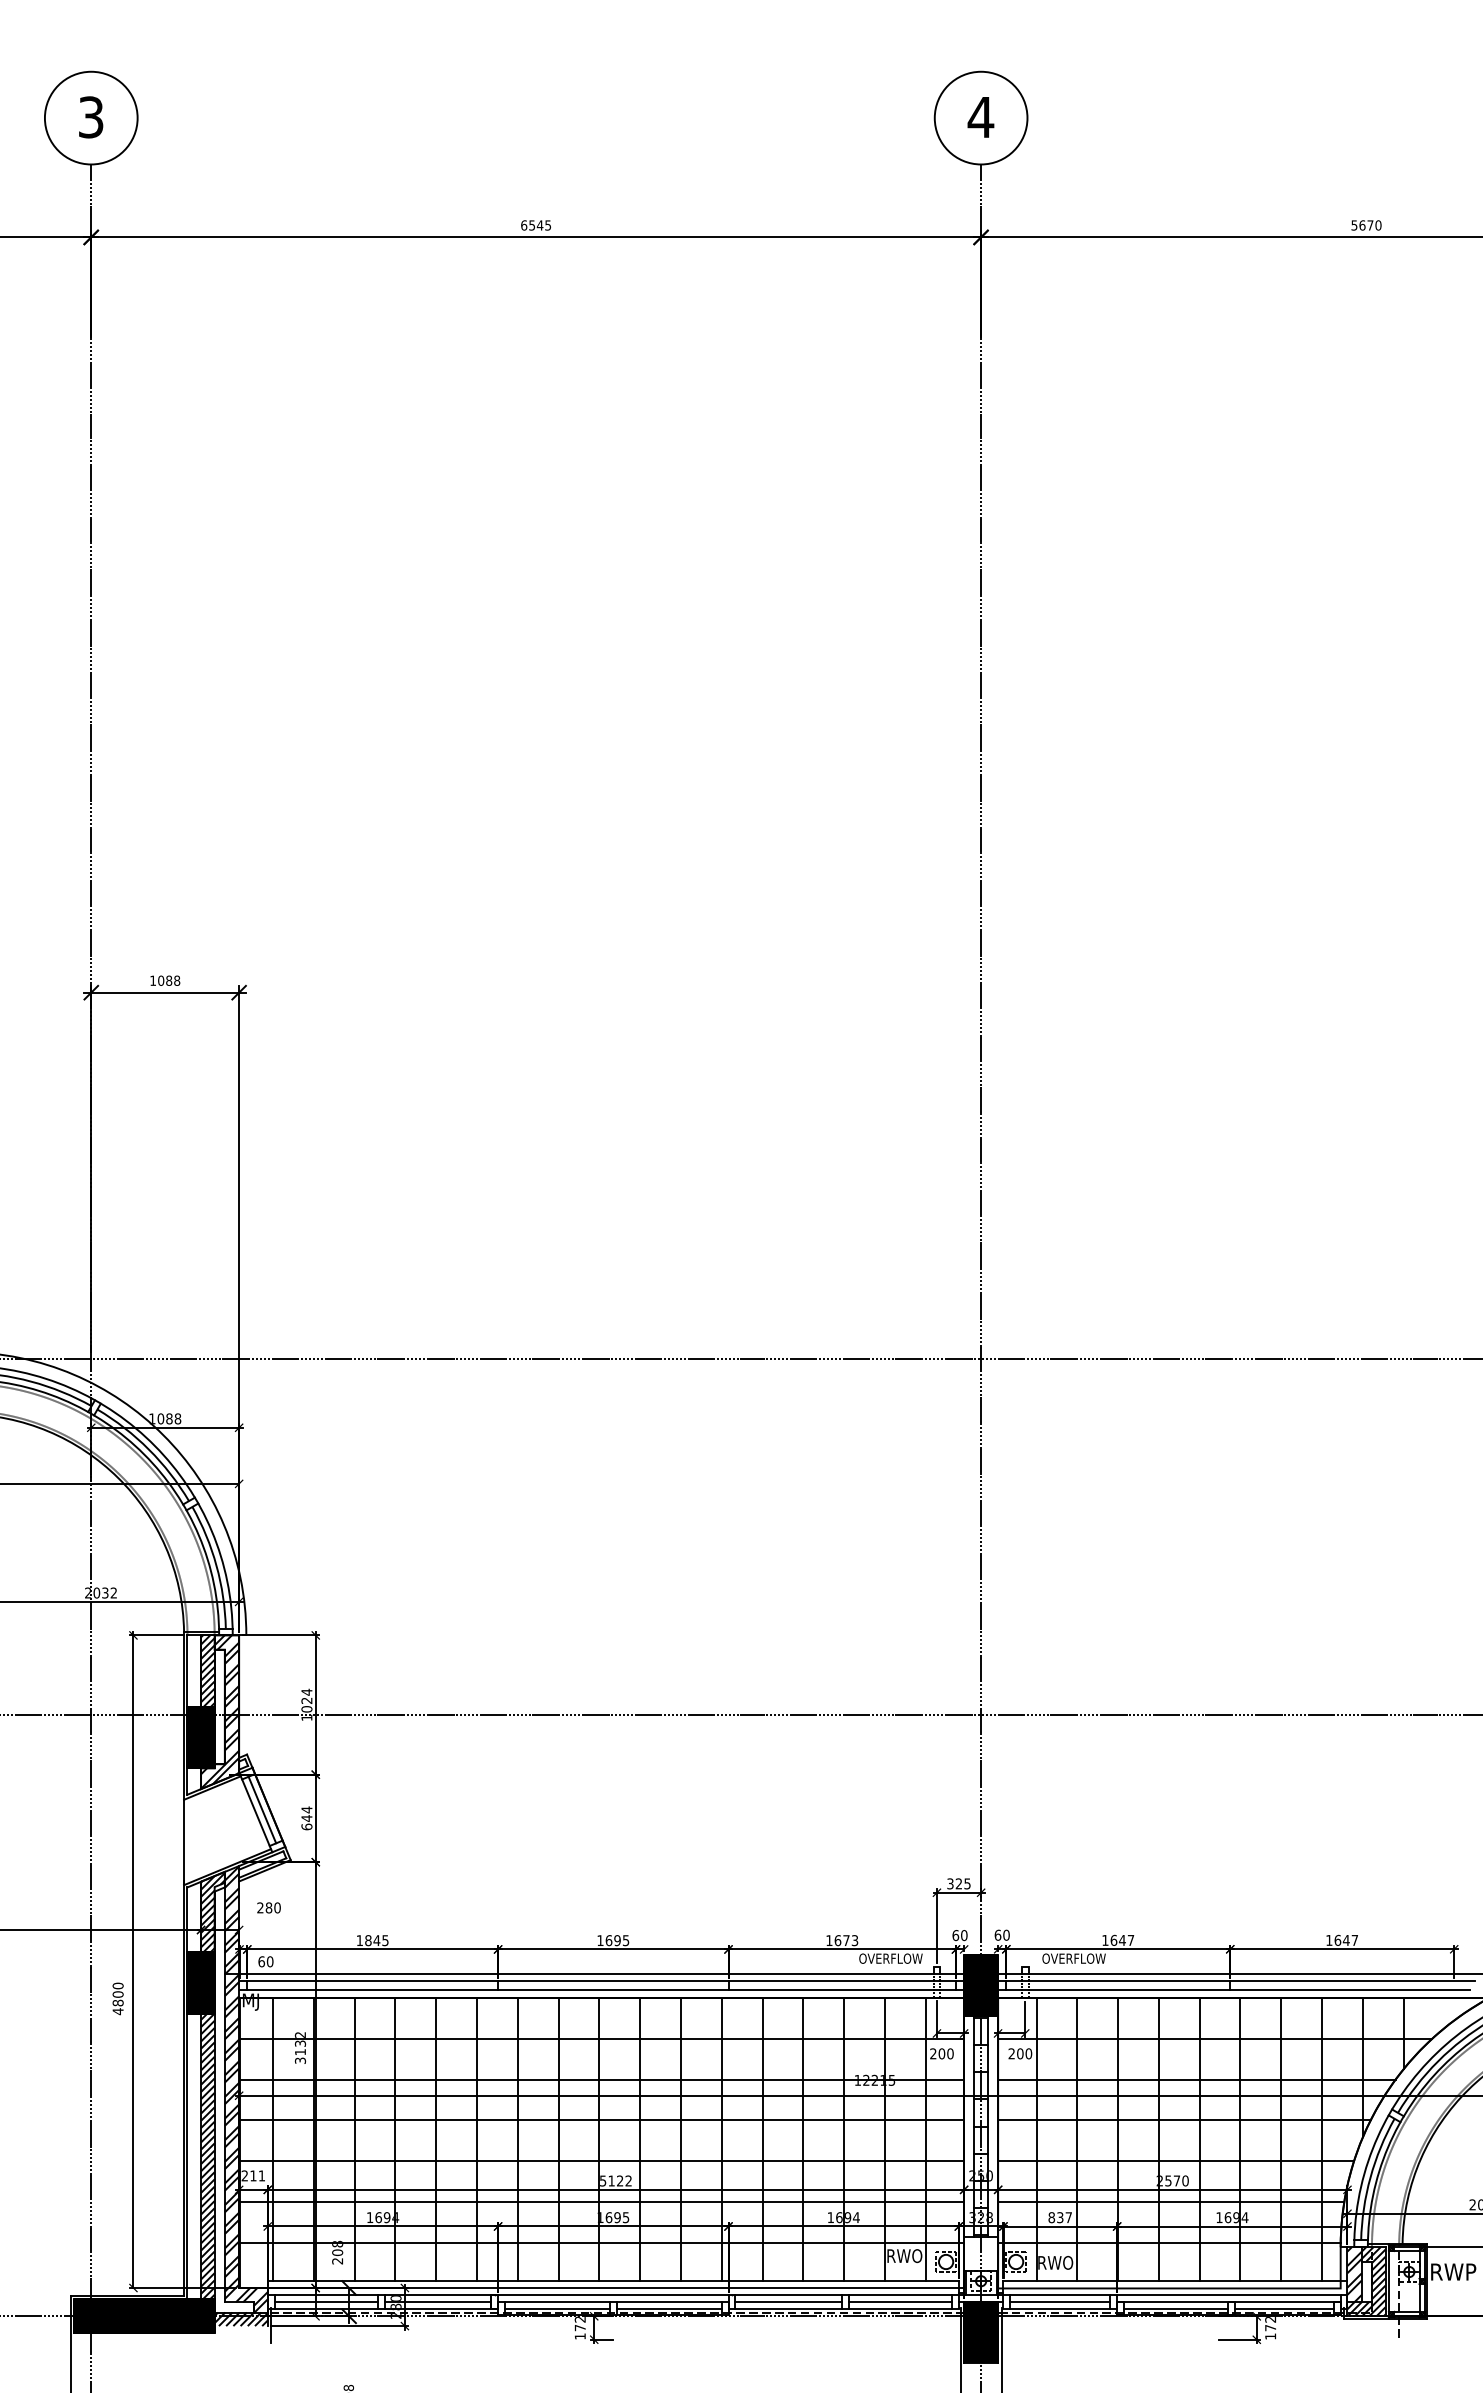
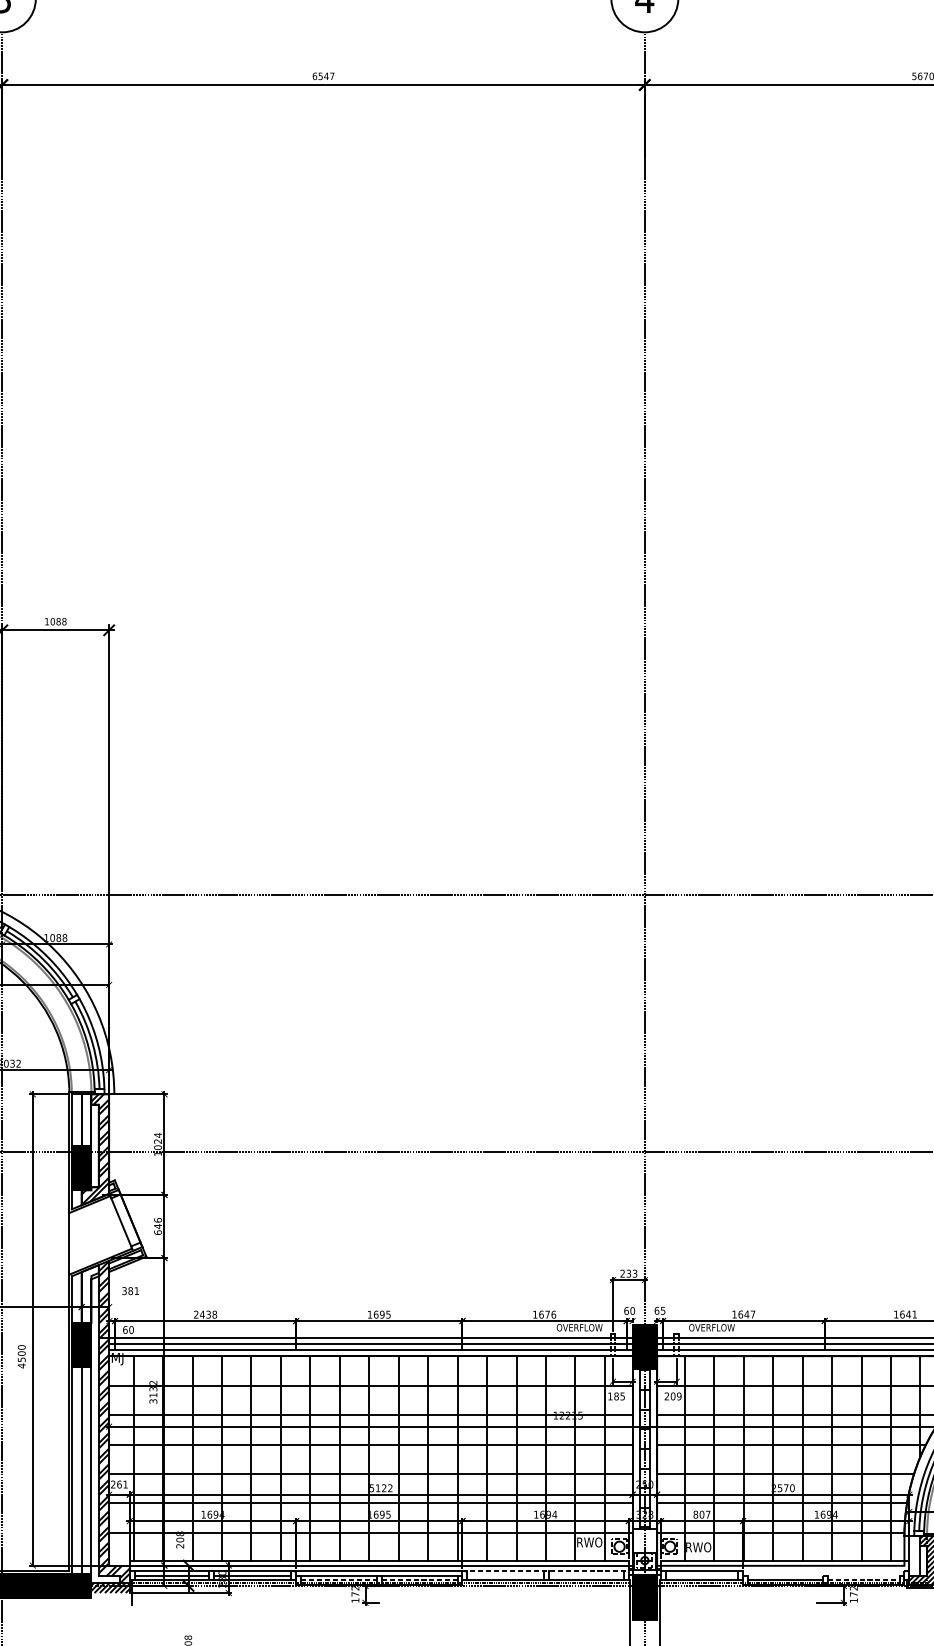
text: (548, 225) -> (332, 76), 6545 -> 6547
hatch: (207, 1671) -> (86, 1120), removed
line: (262, 1809) -> (125, 1220), removed
text: (306, 1809) -> (157, 1220), 644 -> 646
text: (958, 1883) -> (628, 1273), 325 -> 233
text: (268, 1907) -> (130, 1290), 280 -> 381
hatch: (212, 1912) -> (89, 1294), removed
text: (1006, 1934) -> (663, 1310), 60 -> 65
text: (372, 1940) -> (205, 1314), 1845 -> 2438
text: (854, 1940) -> (553, 1314), 1673 -> 1676
text: (1354, 1940) -> (914, 1314), 1647 -> 1641
text: (117, 2002) -> (21, 1359), 4800 -> 4500
text: (941, 2053) -> (616, 1396), 200 -> 185
text: (1028, 2053) -> (679, 1396), 200 -> 209
hatch: (207, 2156) -> (86, 1470), removed
text: (253, 2175) -> (119, 1484), 211 -> 261
text: (1060, 2217) -> (702, 1514), 837 -> 807
hatch: (1354, 2274) -> (914, 1555), removed
line: (844, 2295) -> (546, 1570), solid -> dashed
line: (1228, 2295) -> (823, 1570), removed
line: (788, 2301) -> (505, 1575), removed
line: (900, 2301) -> (586, 1575), removed
line: (1060, 2301) -> (702, 1575), removed
line: (1228, 2301) -> (823, 1575), removed
line: (557, 2308) -> (338, 1580), solid -> dashed
line: (669, 2308) -> (419, 1580), solid -> dashed
line: (1284, 2308) -> (863, 1580), solid -> dashed

